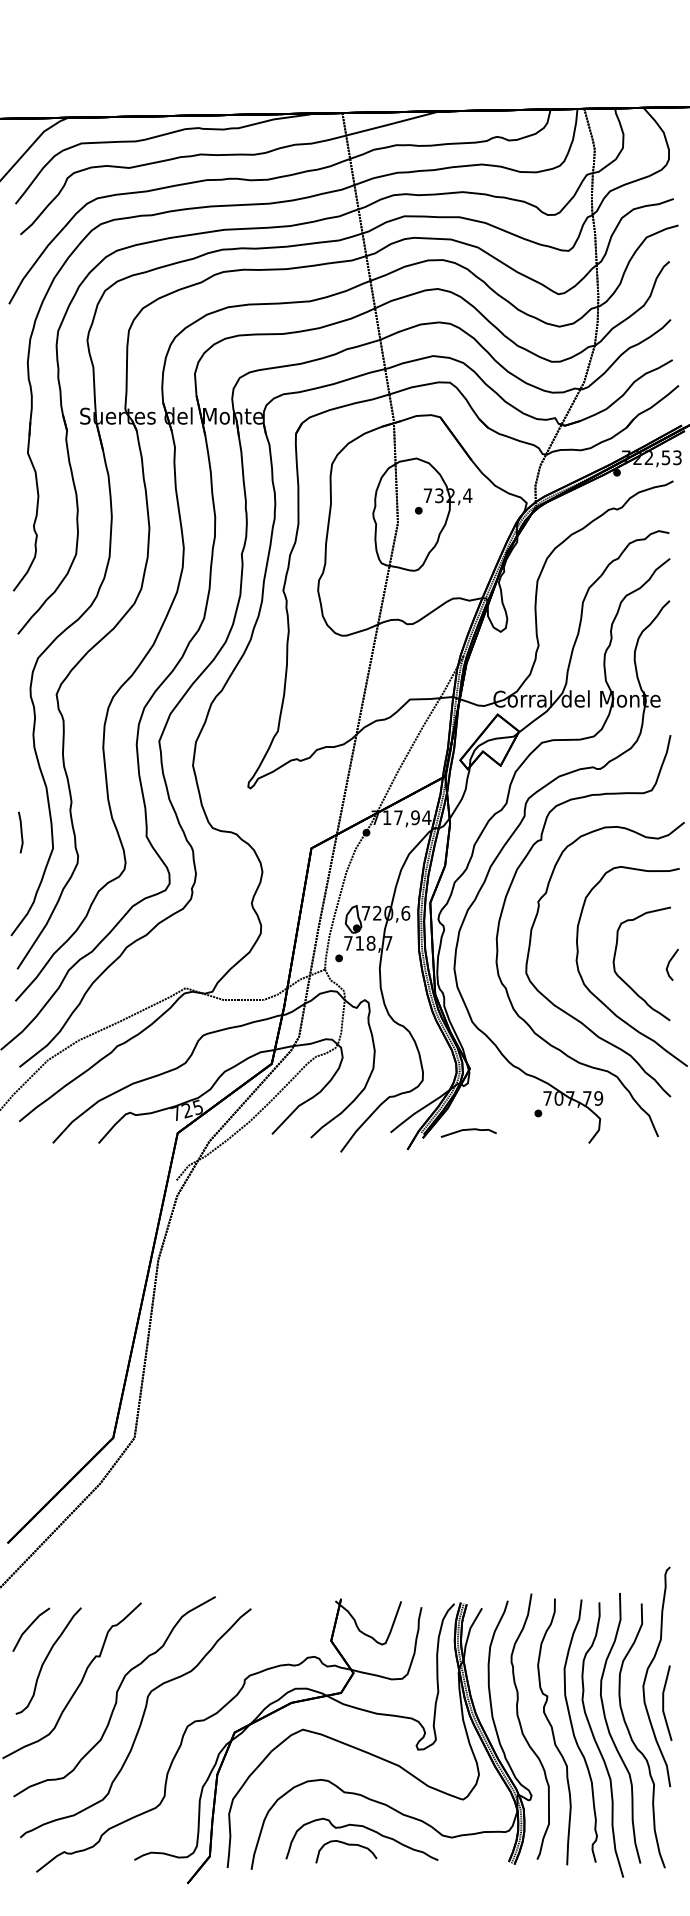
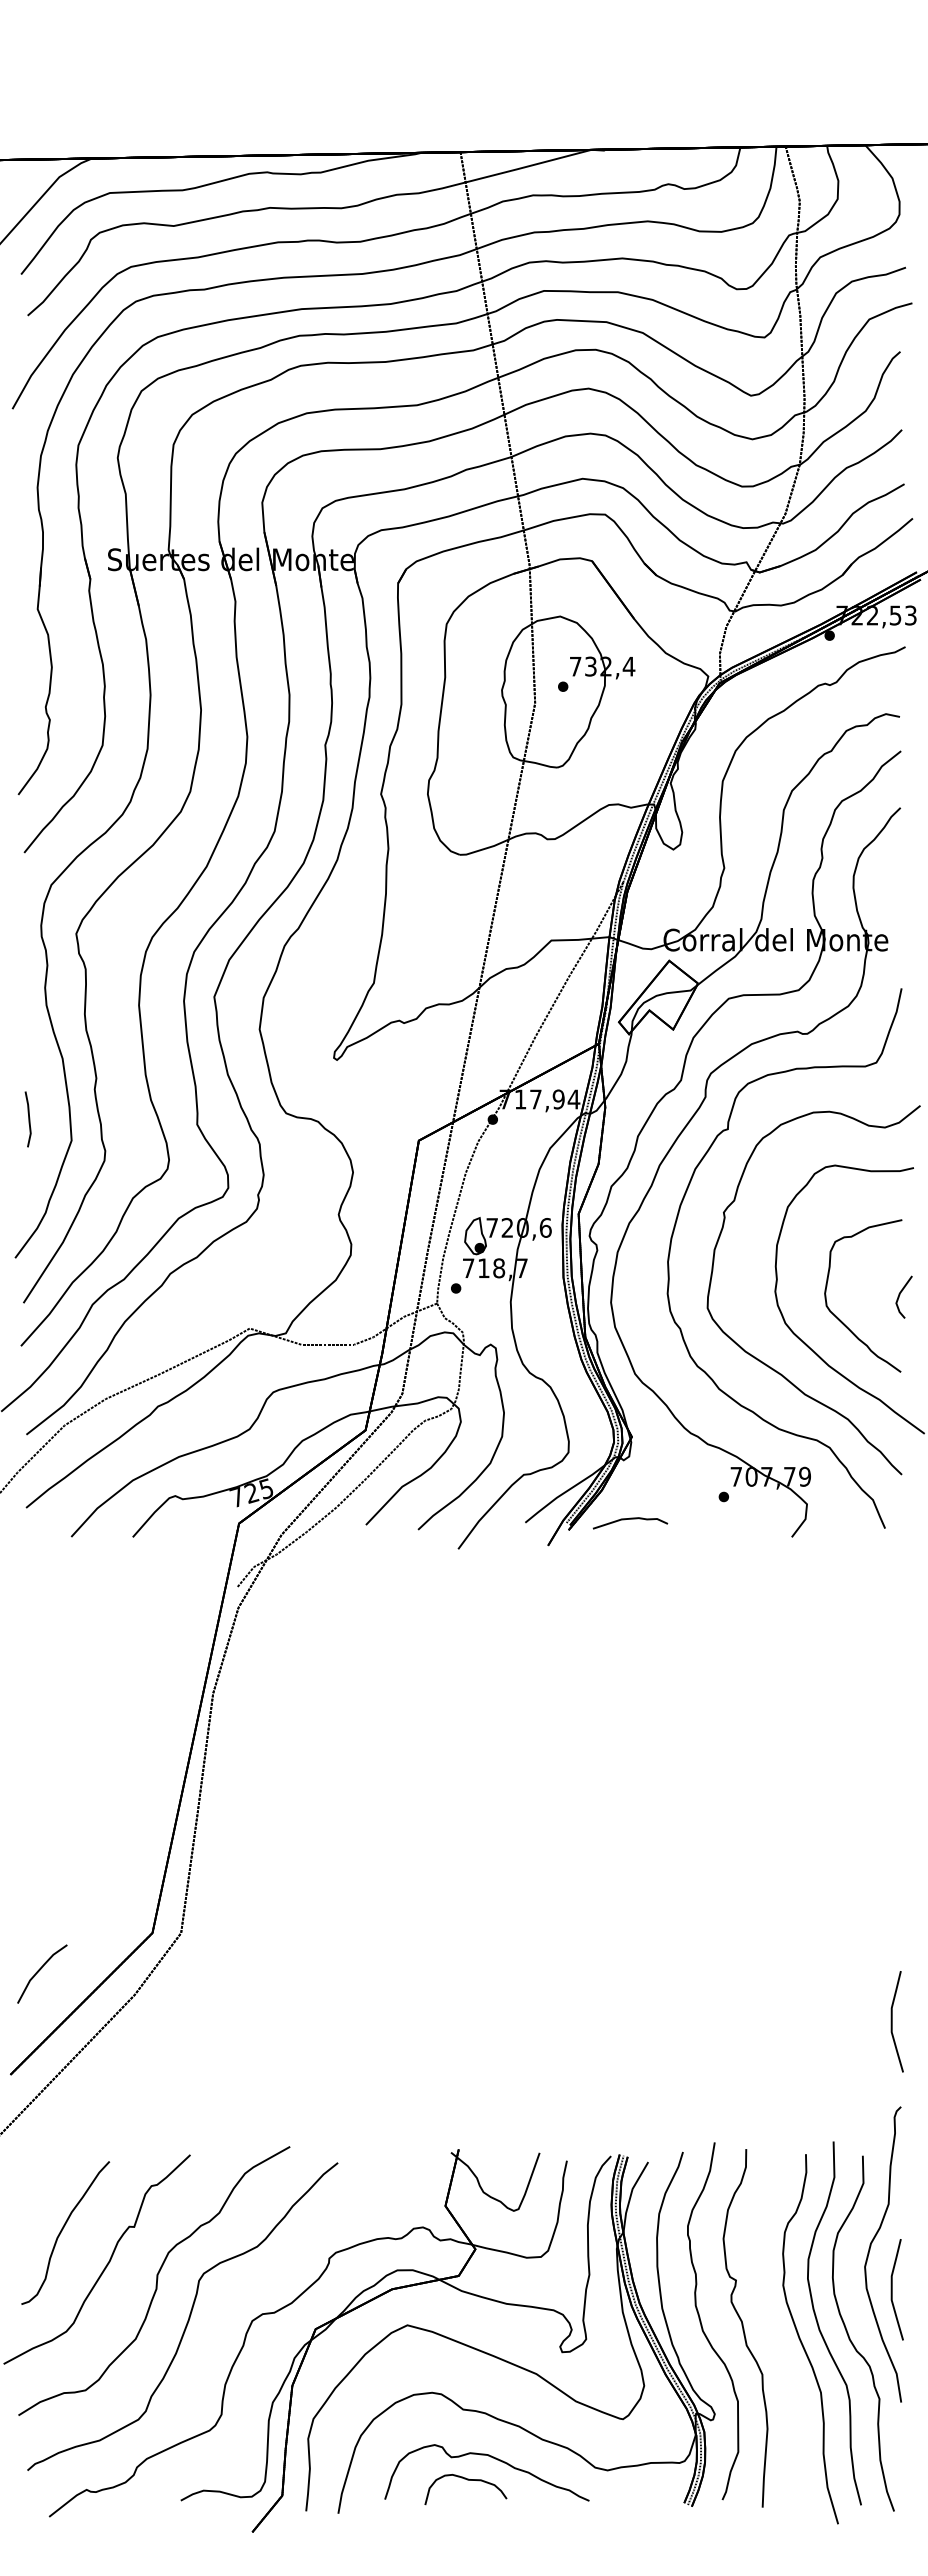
part: (666, 1503) -> (896, 2021), added
line: (29, 1627) -> (40, 1970), moved
part: (574, 1733) -> (772, 2330), removed

